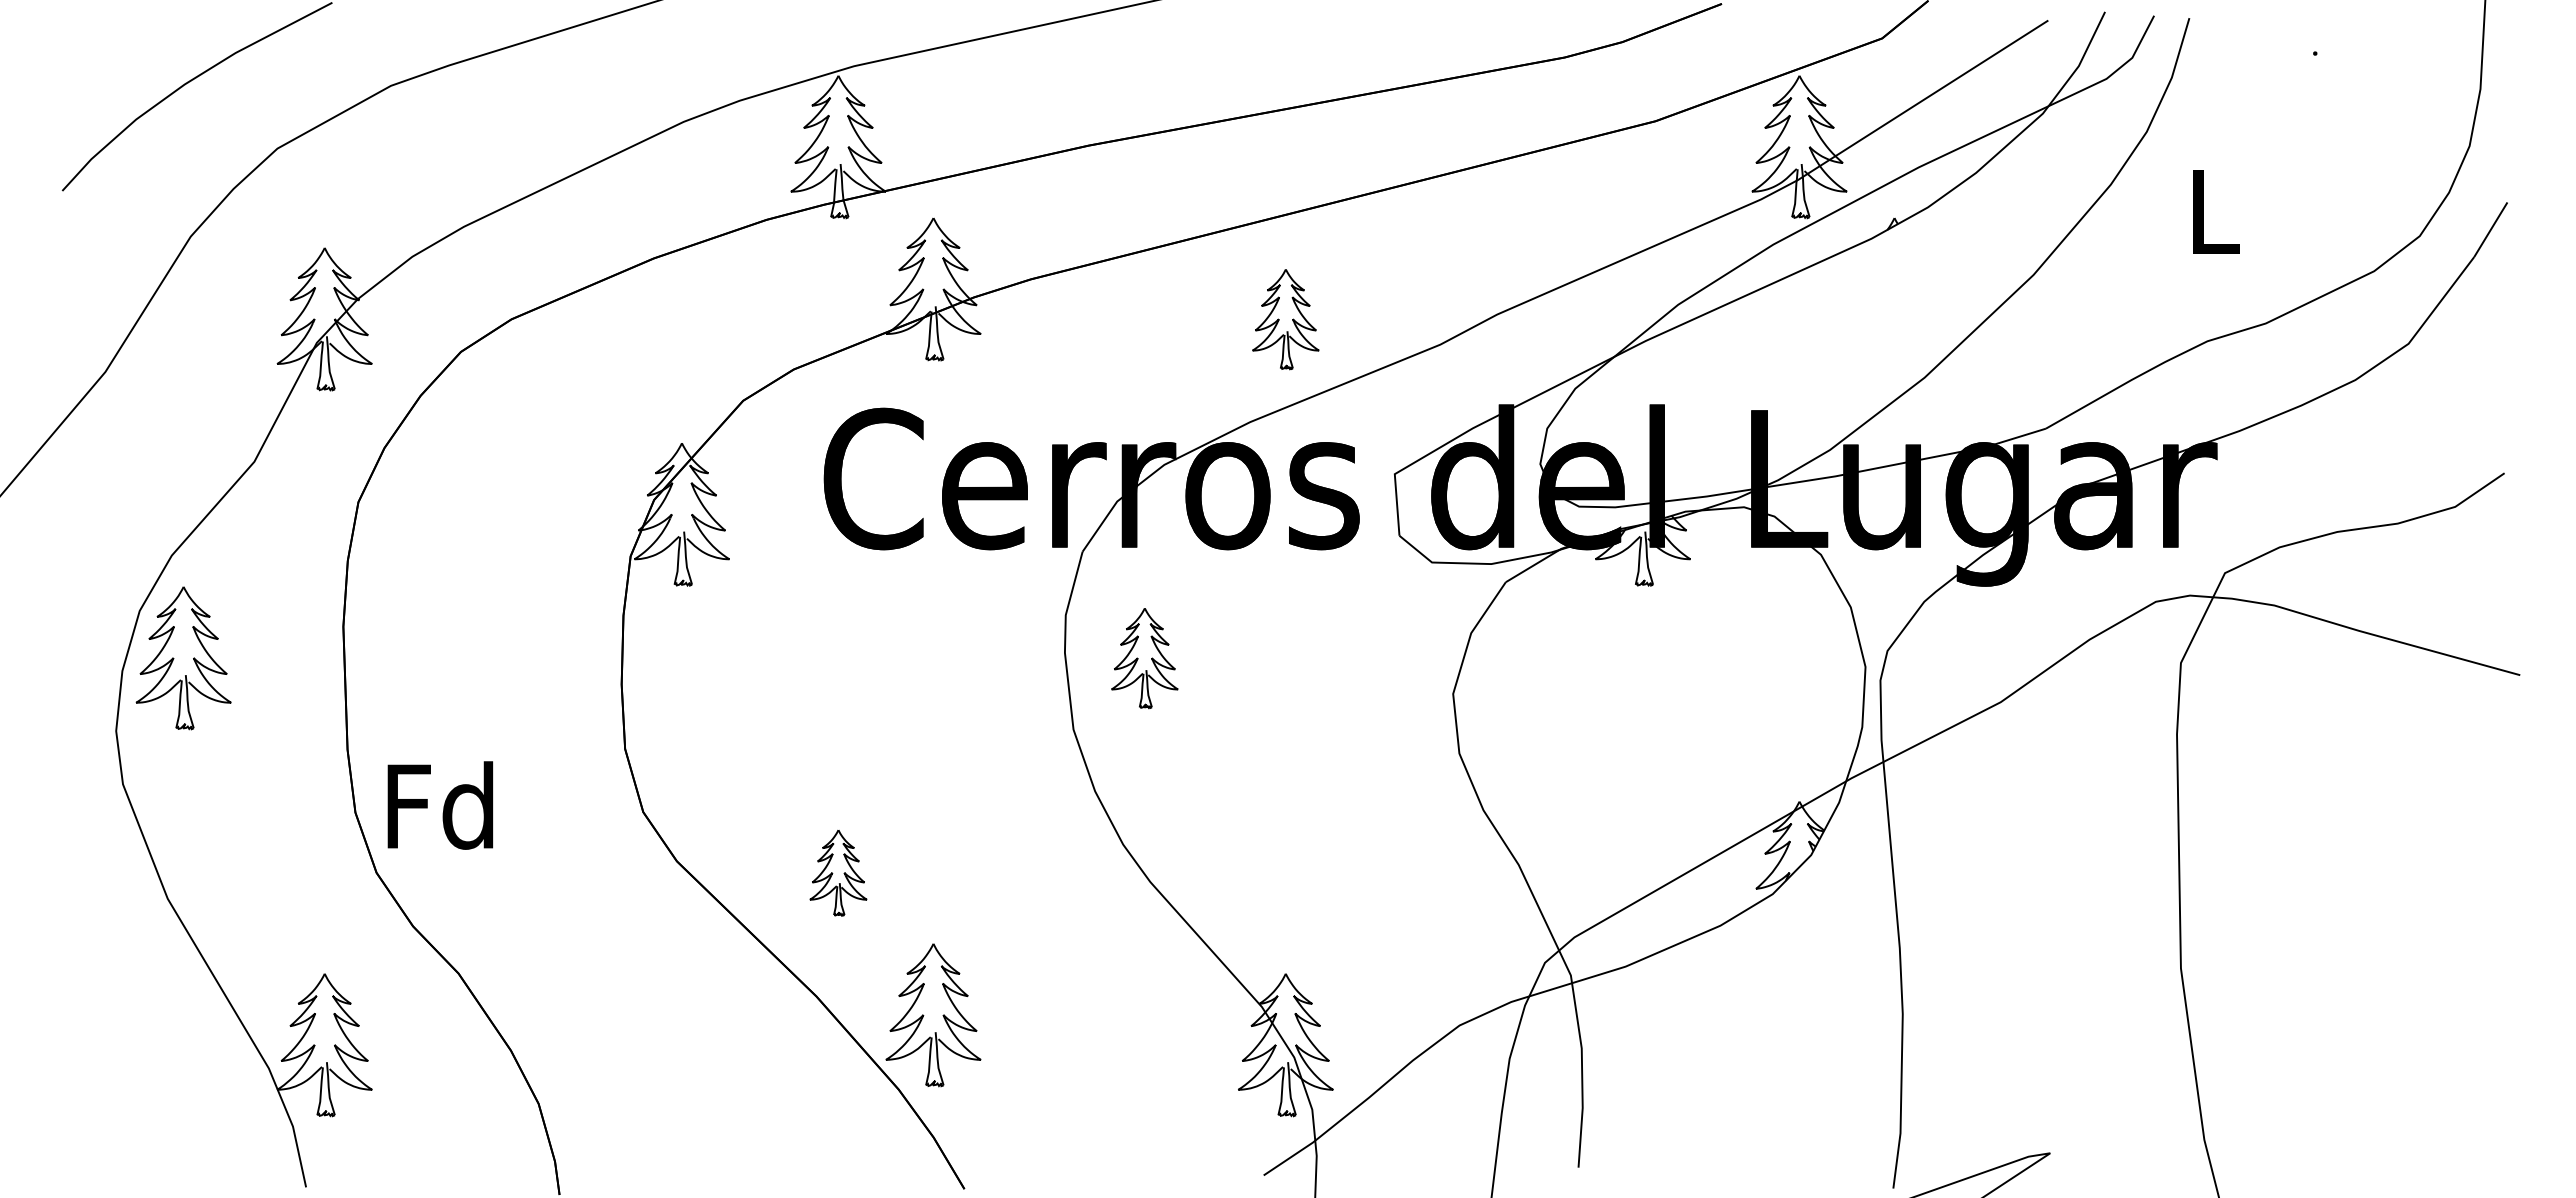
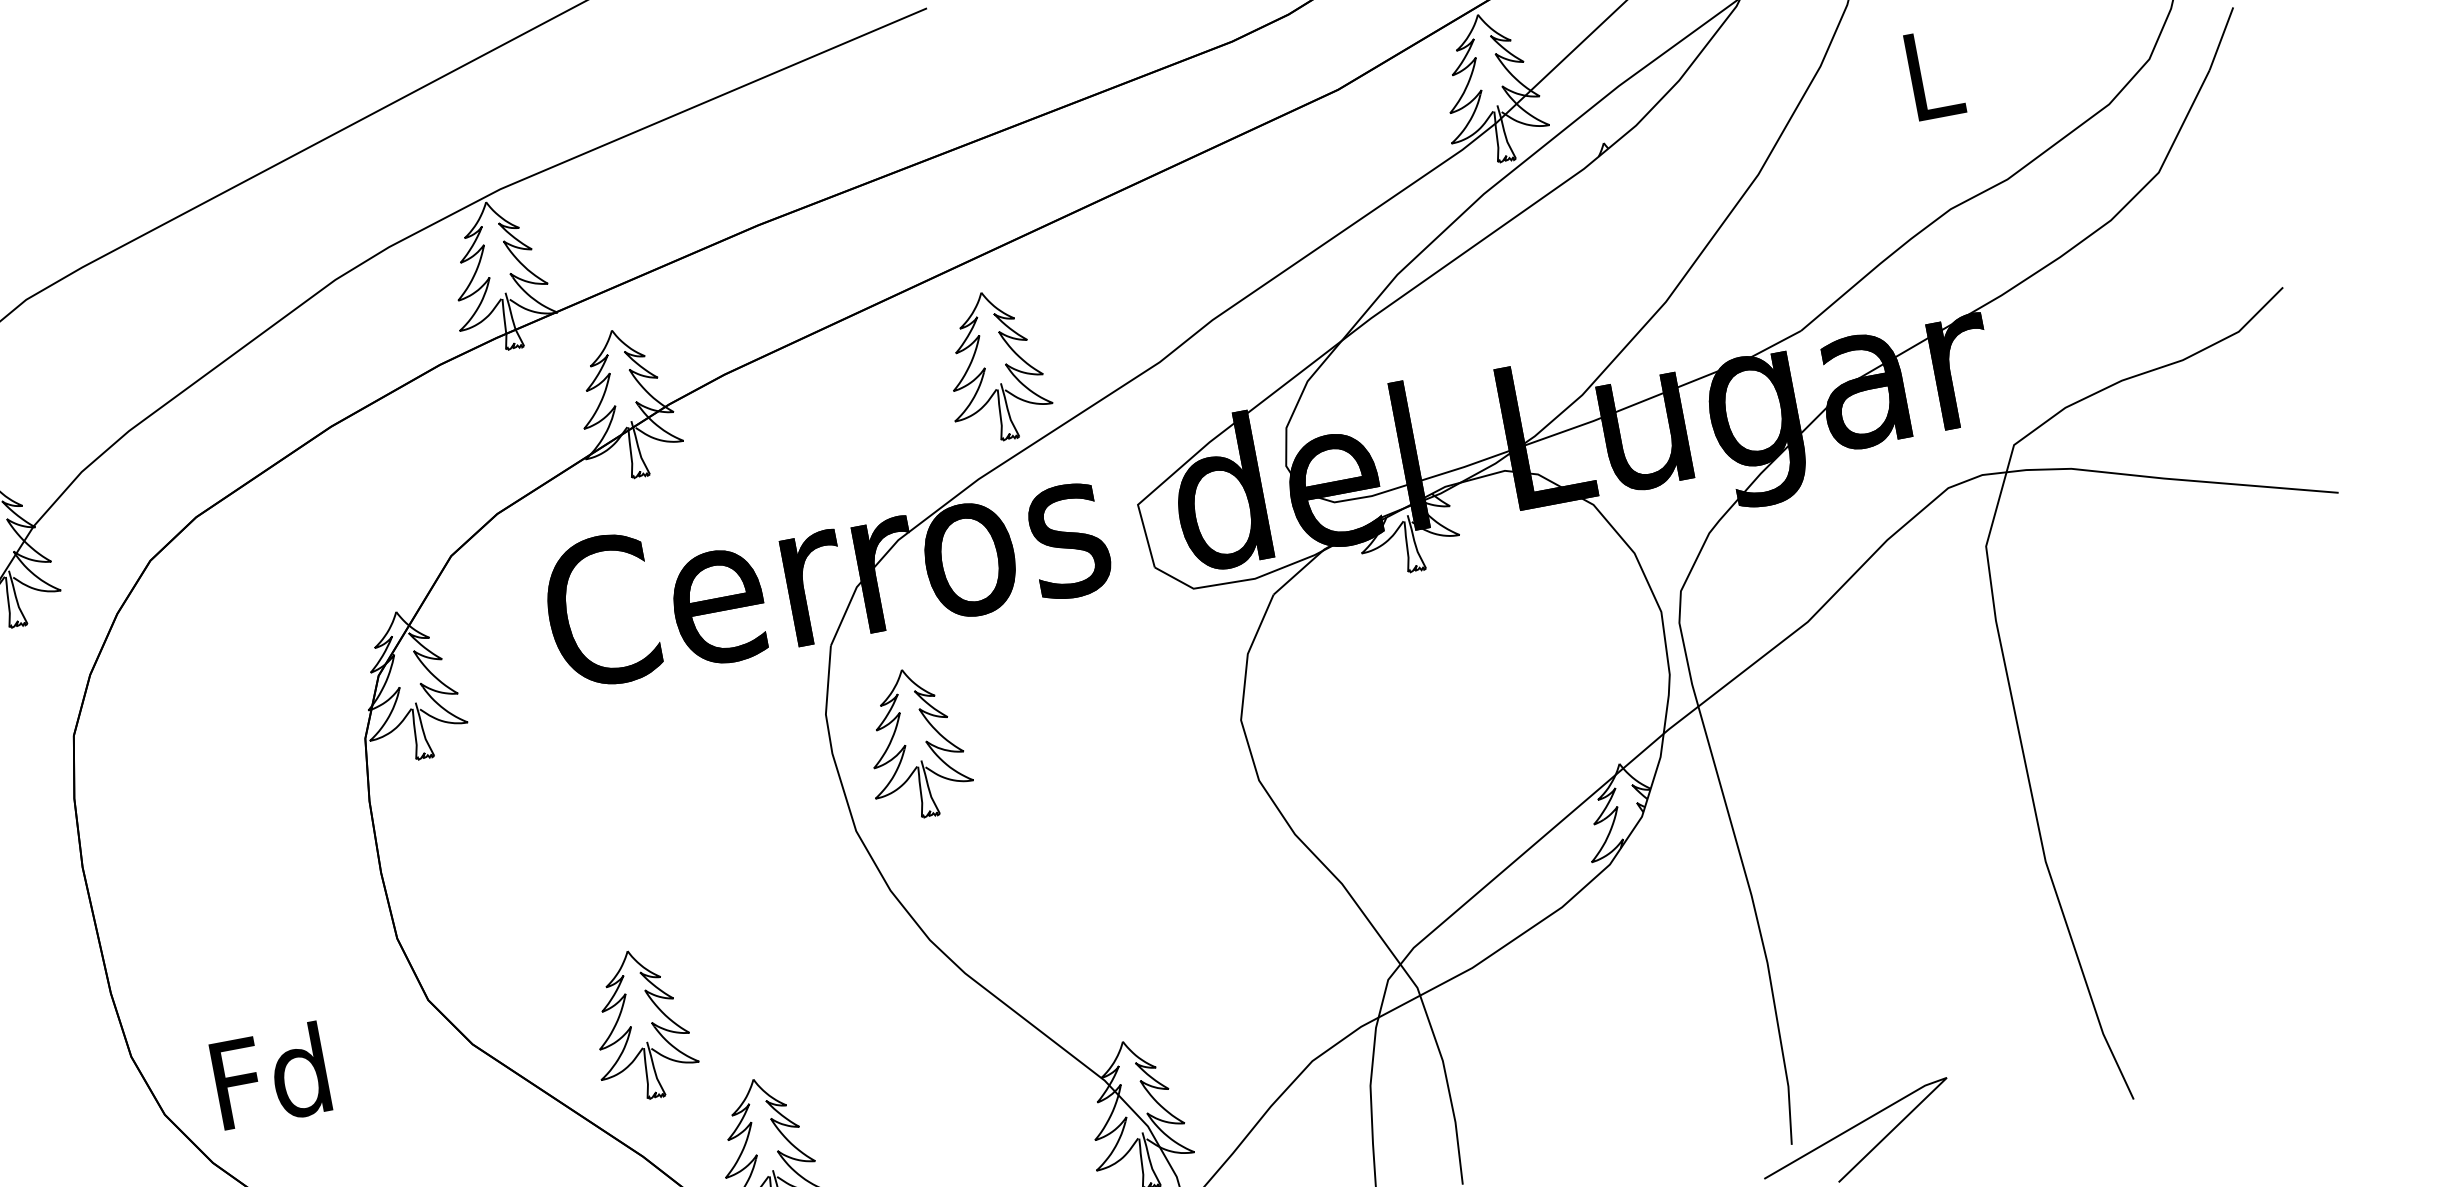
part: (1285, 319) -> (995, 366), size x1.43
part: (1144, 658) -> (915, 743), size x1.43
text: (439, 805) -> (269, 1076), moved
part: (838, 872) -> (641, 1024), size x1.67

